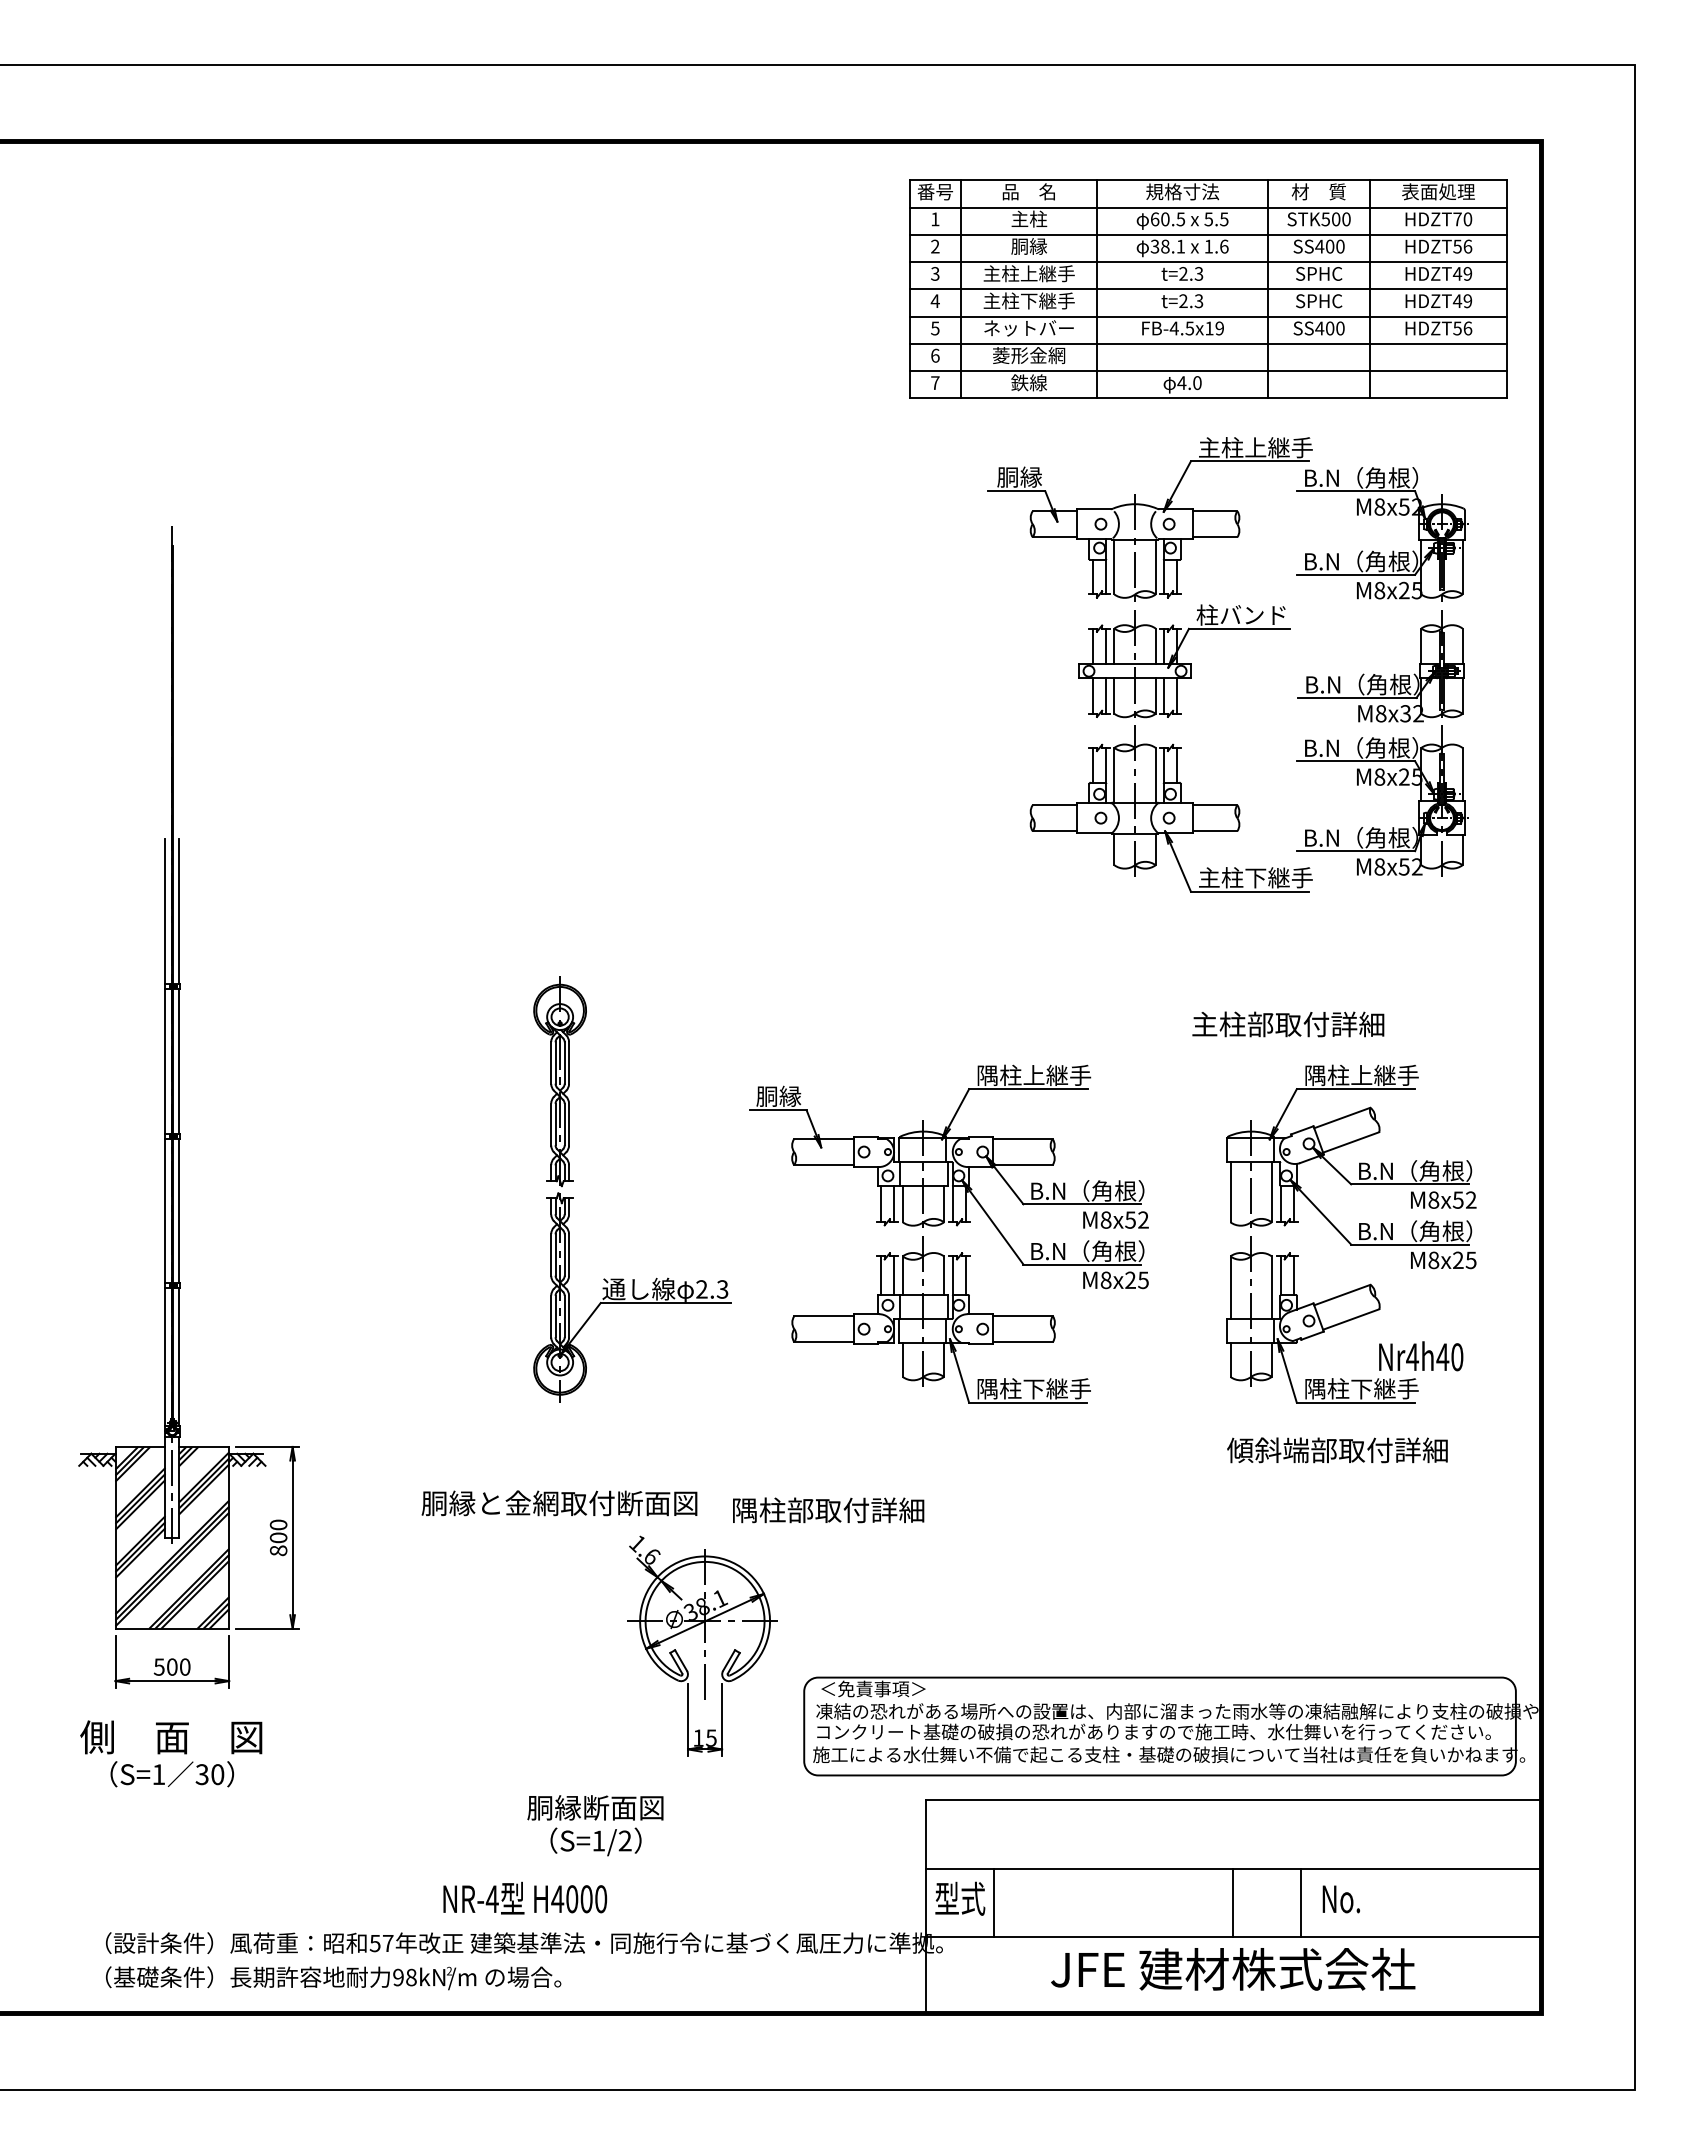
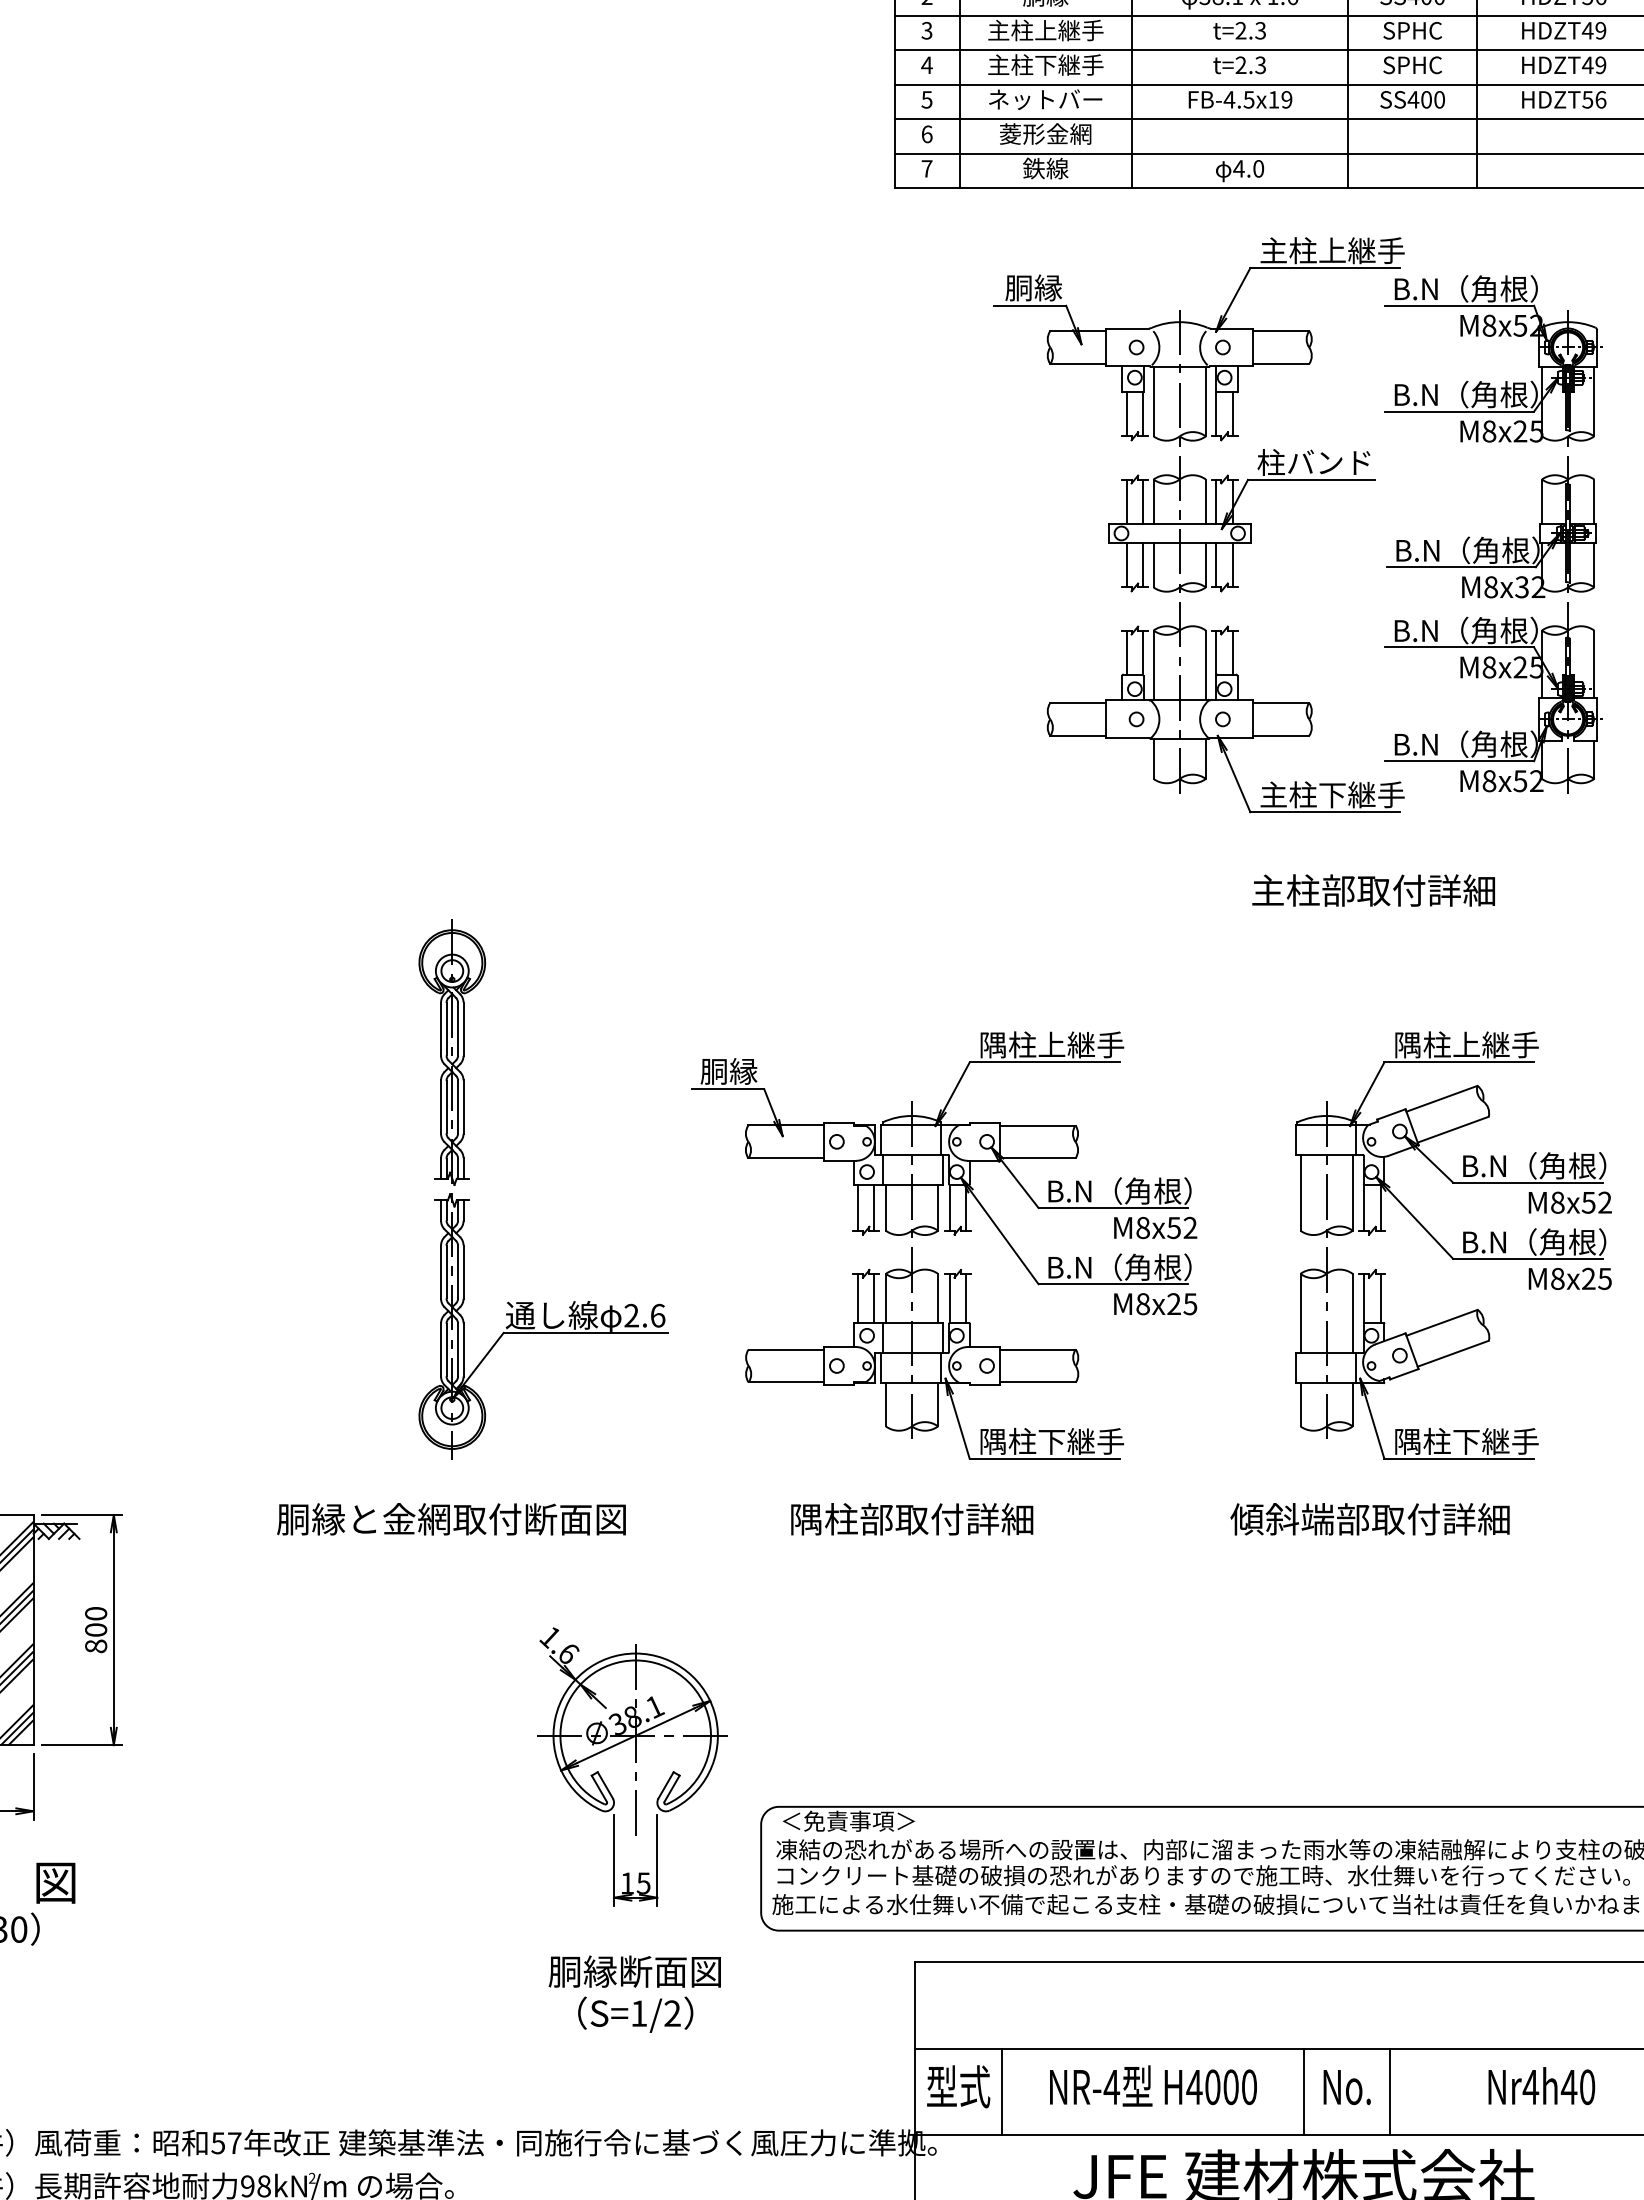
text: (1288, 1024) -> (1373, 890), moved
text: (722, 1289) -> (657, 1315), 2.3 -> 2.6
text: (1421, 1356) -> (1542, 2086), moved
text: (1337, 1450) -> (1370, 1519), moved
text: (559, 1503) -> (451, 1519), moved
text: (828, 1510) -> (912, 1519), moved
text: (595, 1825) -> (634, 1993), moved
text: (525, 1897) -> (1153, 2085), moved
text: (1340, 1899) -> (1346, 2087), moved

